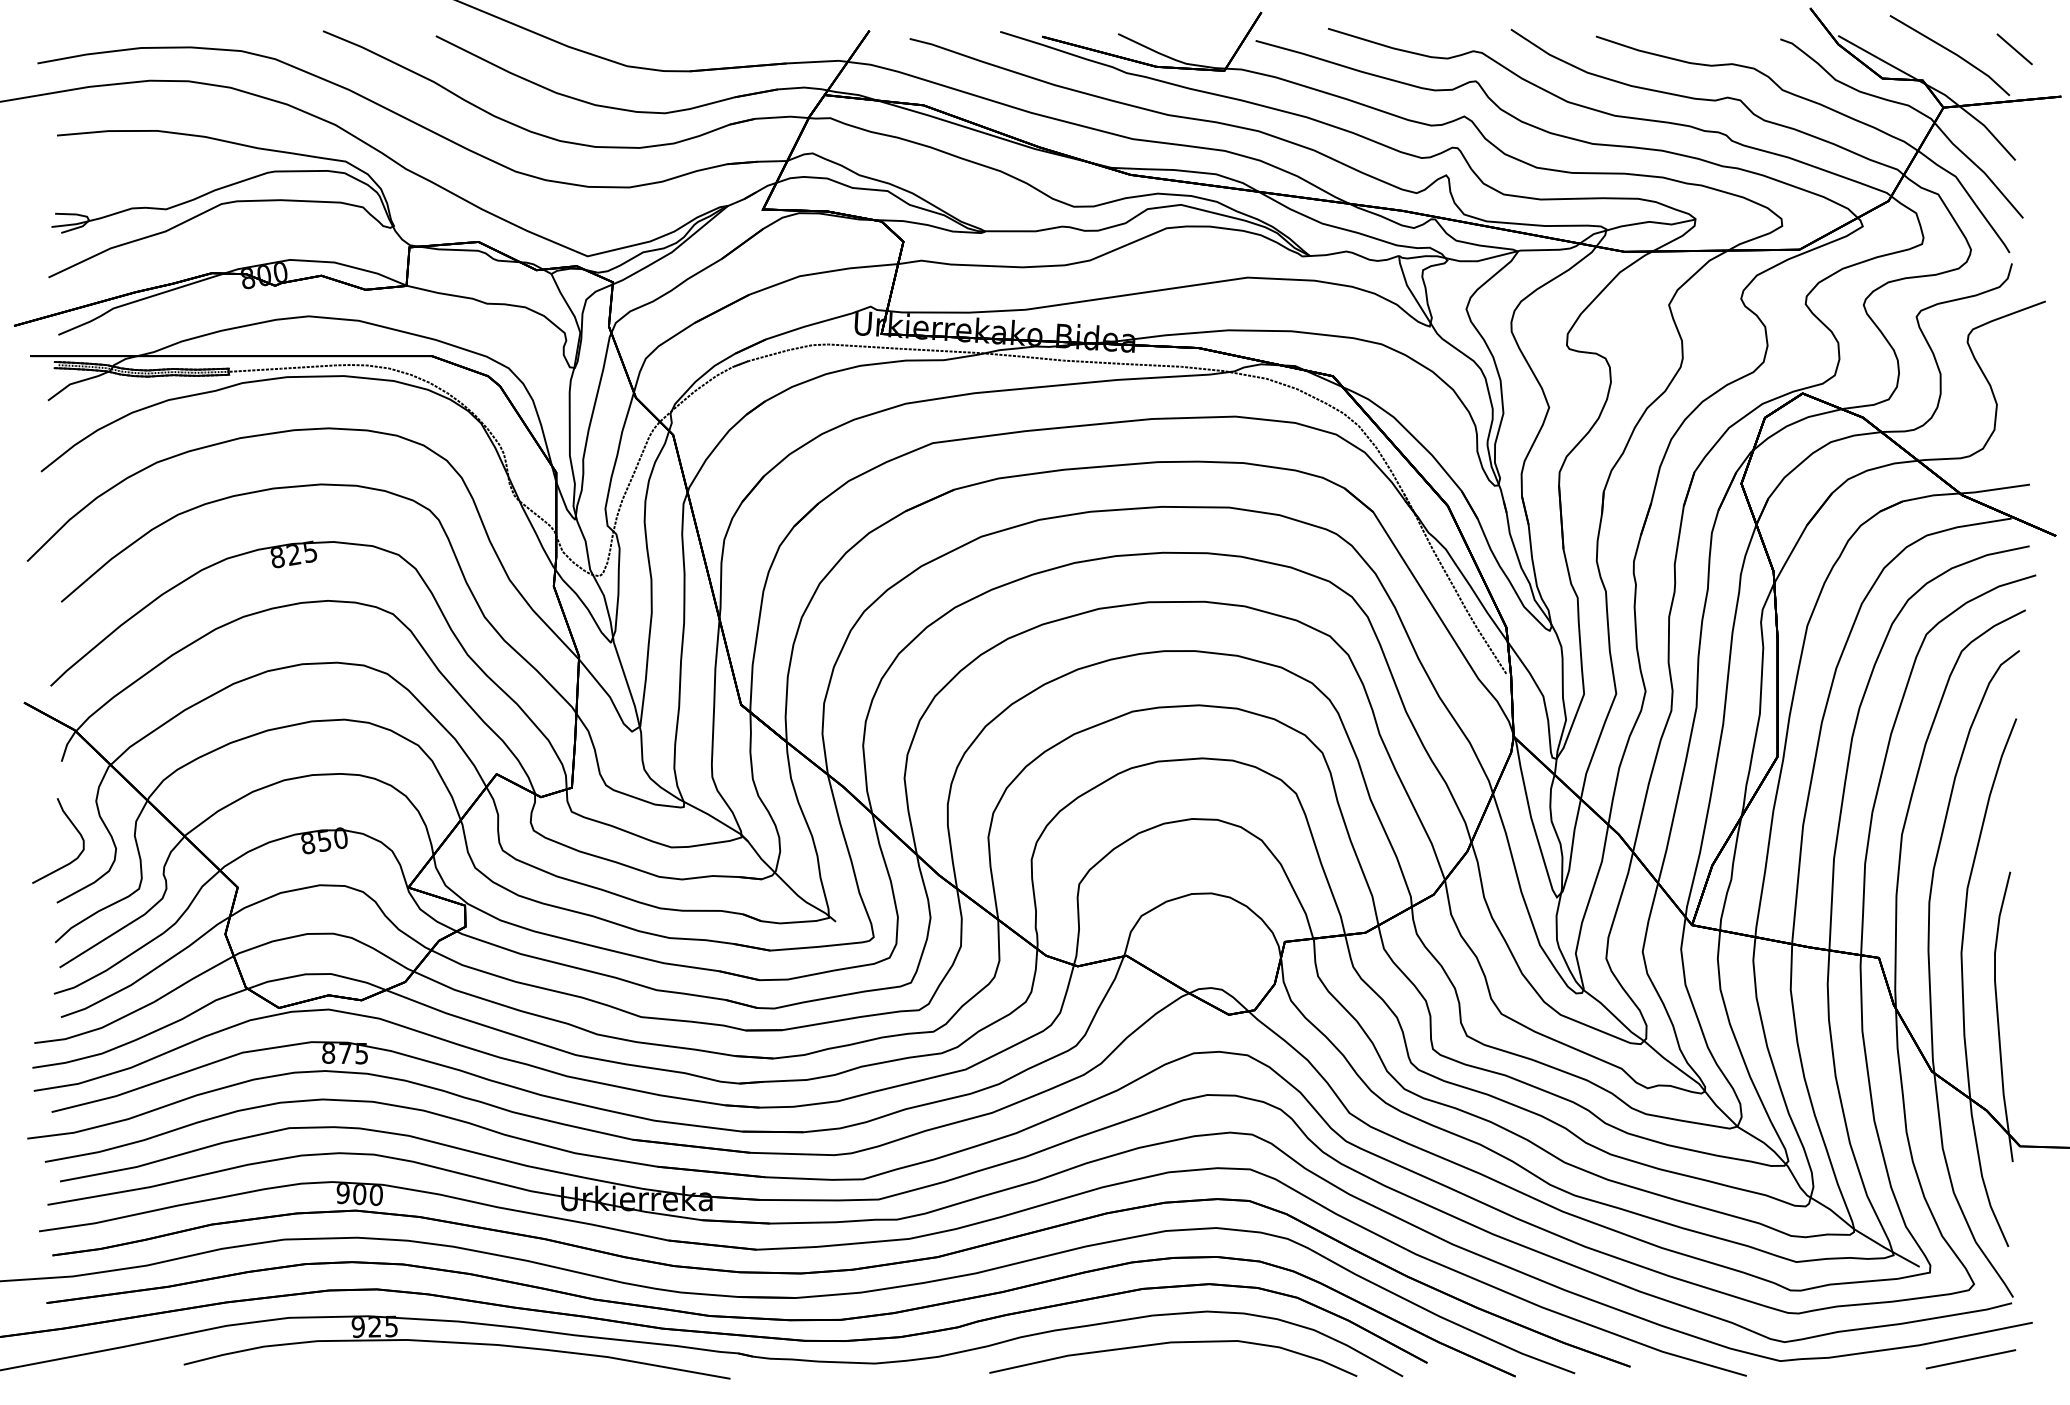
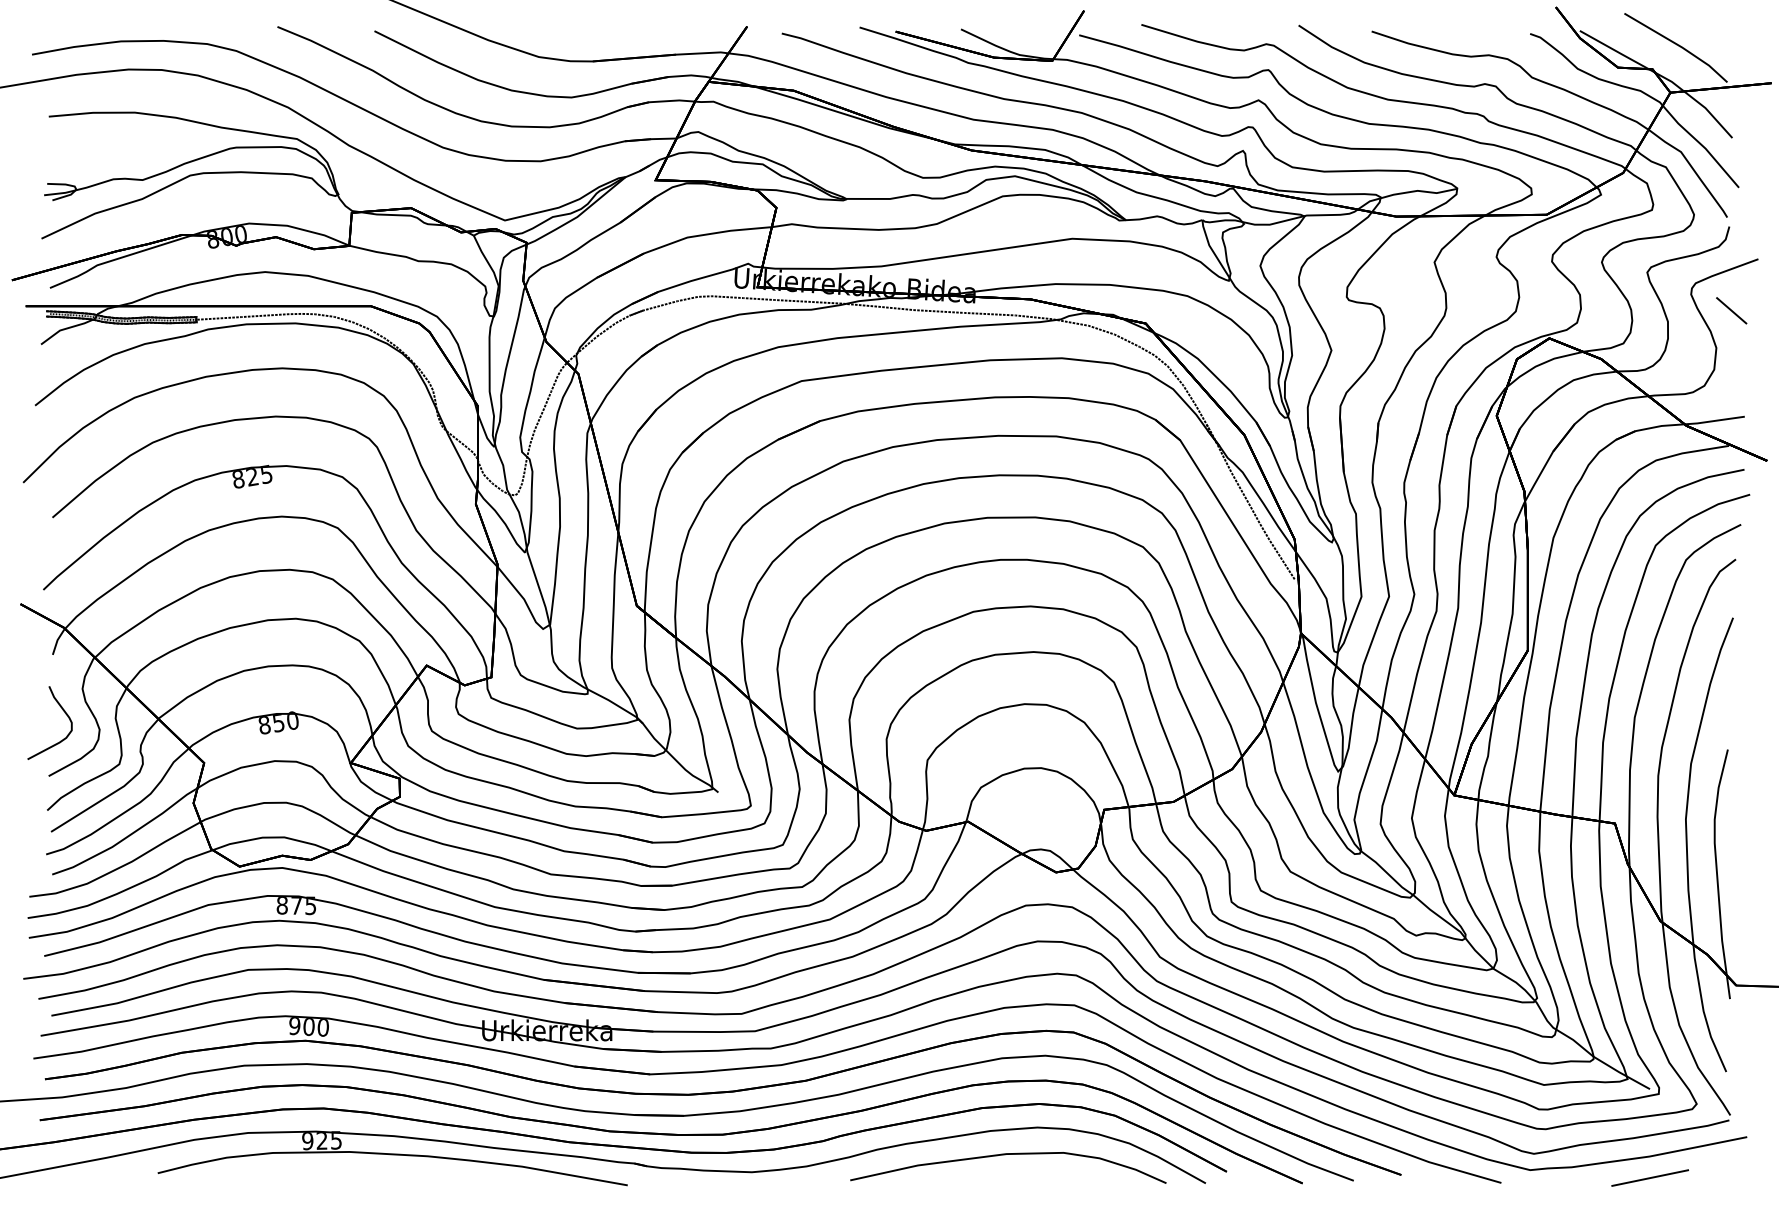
line: (2014, 49) -> (1731, 310), moved
line: (1970, 1359) -> (1649, 1178), moved

